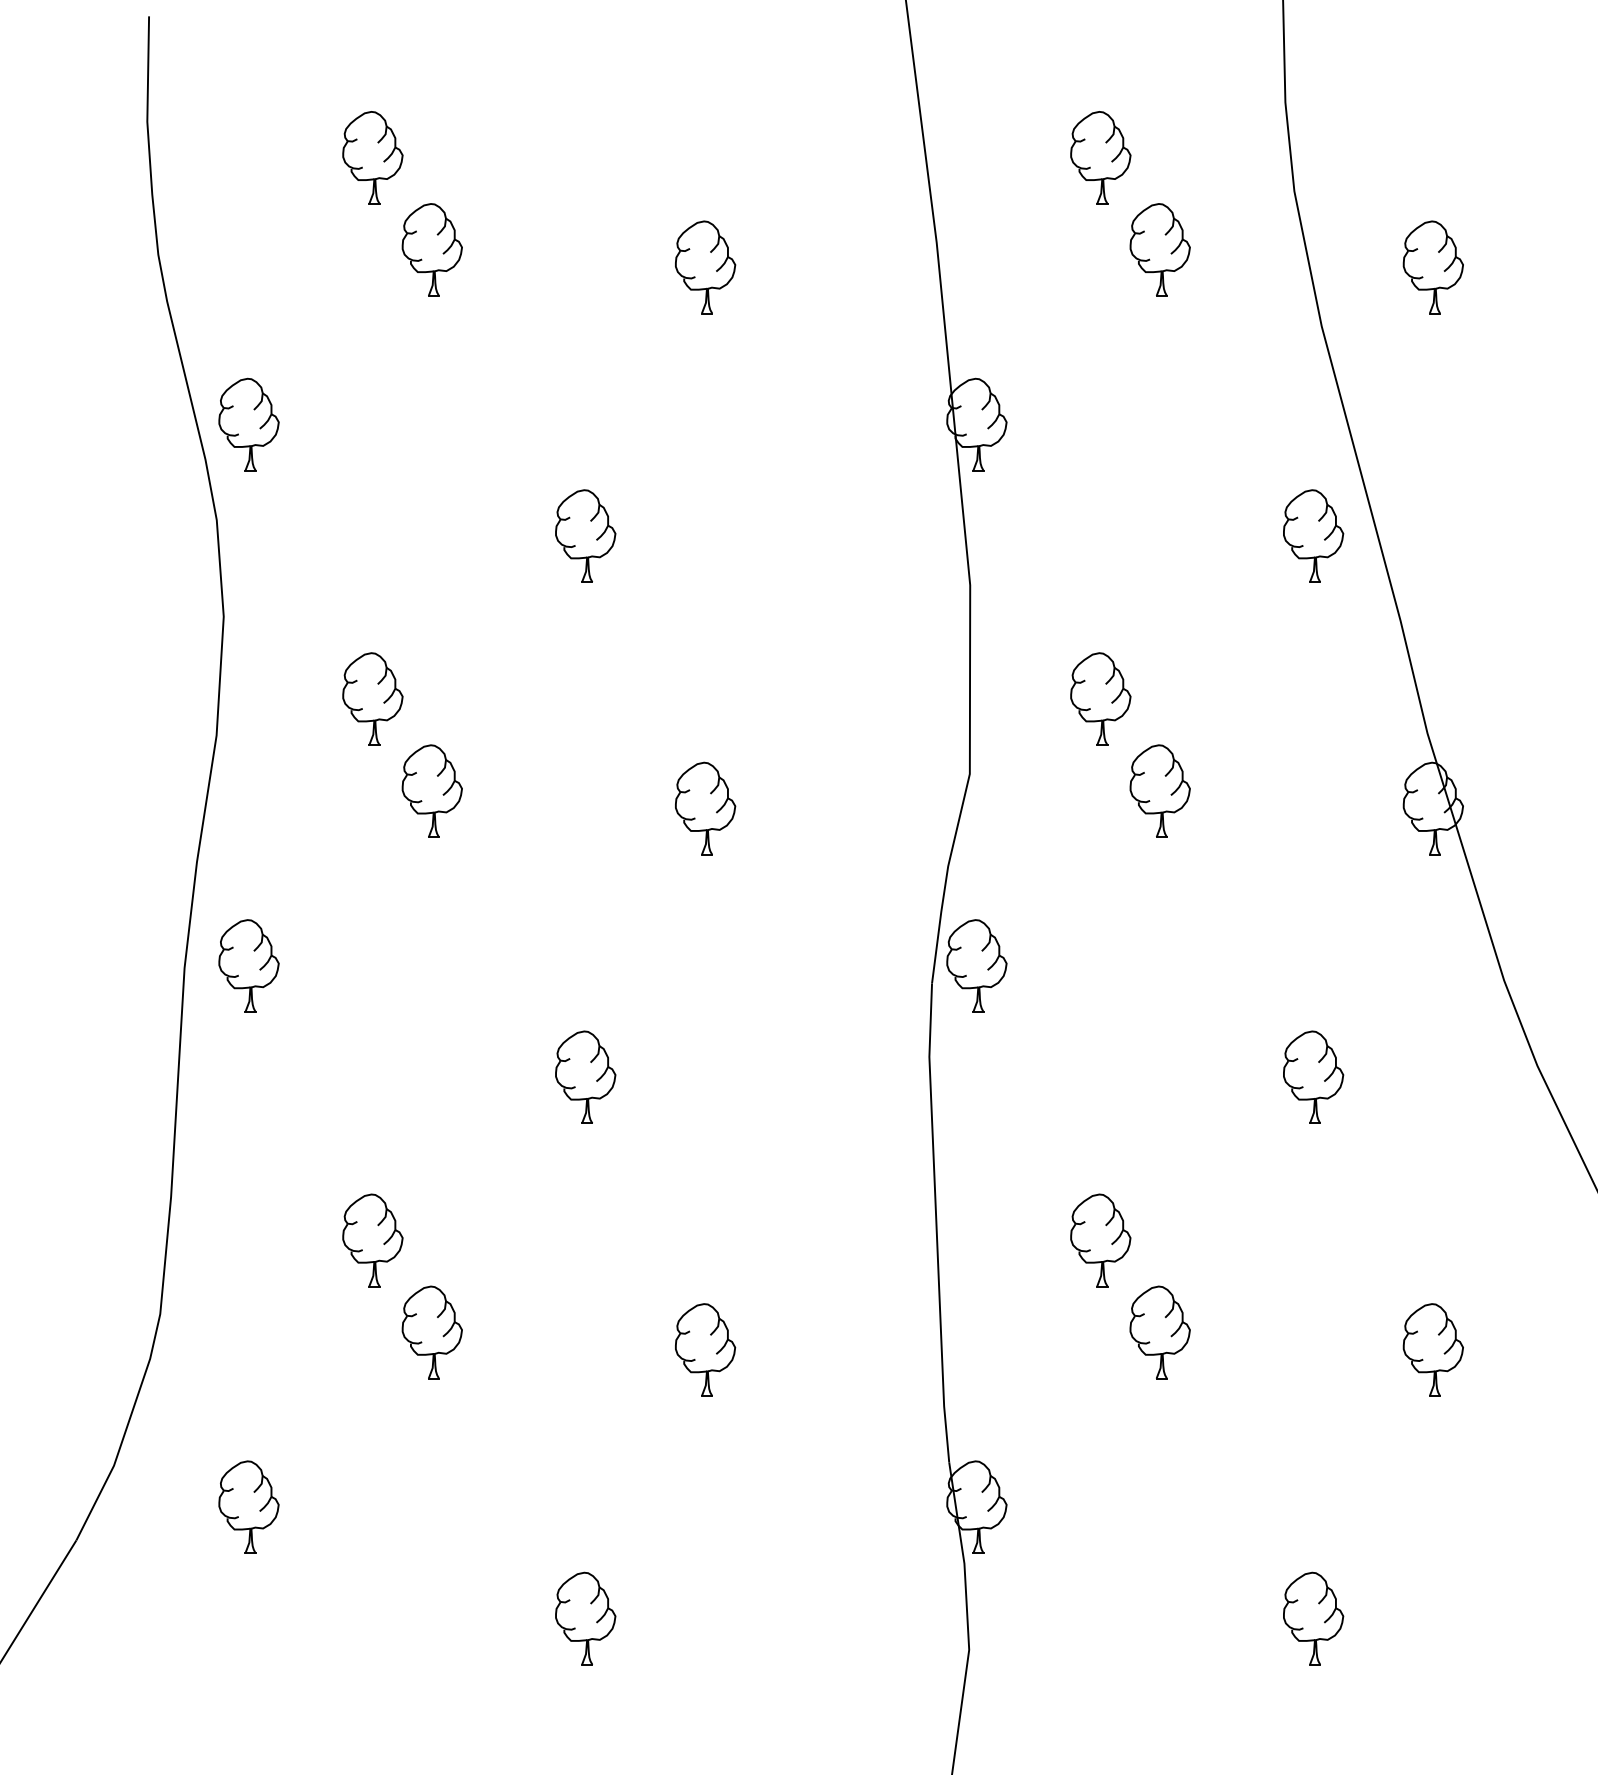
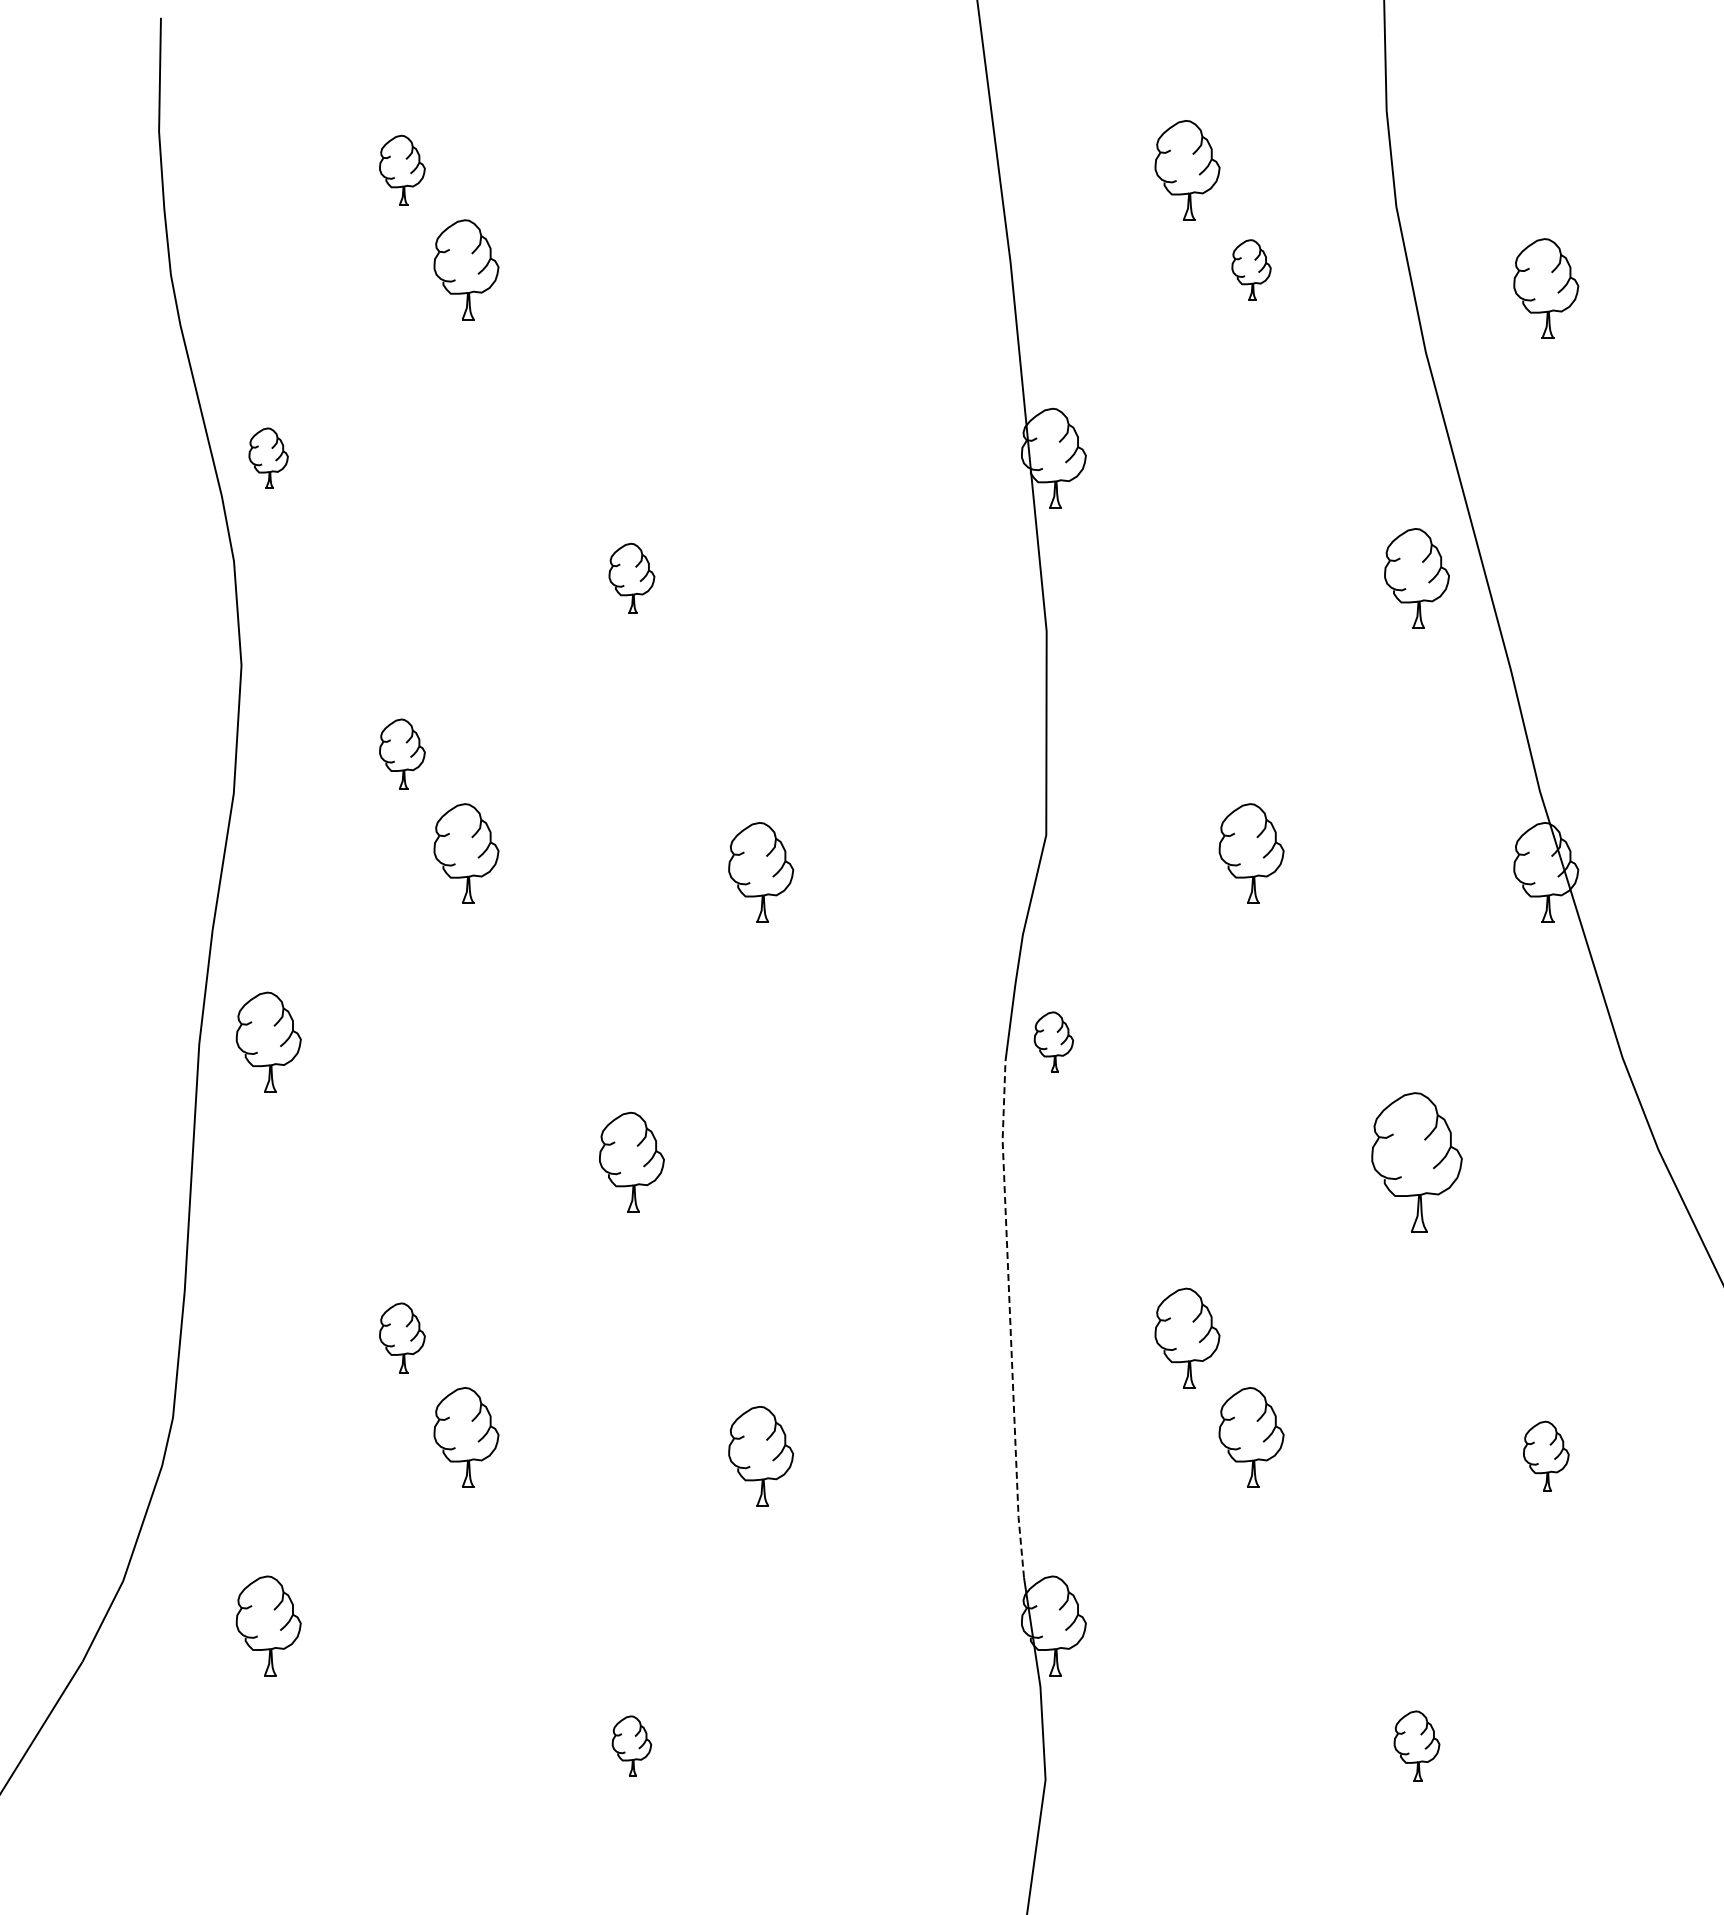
part: (372, 157) -> (402, 170), size x0.7
part: (1160, 249) -> (1251, 269), size x0.6
part: (705, 267) -> (761, 288), removed
part: (248, 423) -> (268, 457), size x0.6
part: (585, 536) -> (631, 578), size x0.7
part: (372, 698) -> (402, 753), size x0.7
part: (1100, 698) -> (1187, 753), removed
part: (976, 965) -> (1053, 1041), size x0.6
part: (1313, 1076) -> (1416, 1161), size x1.4
line: (936, 1222) -> (1010, 1318), solid -> dashed
part: (372, 1239) -> (402, 1337), size x0.7
part: (1433, 1350) -> (1546, 1456), size x0.7
part: (585, 1618) -> (631, 1745), size x0.6
part: (1313, 1618) -> (1416, 1745), size x0.7

